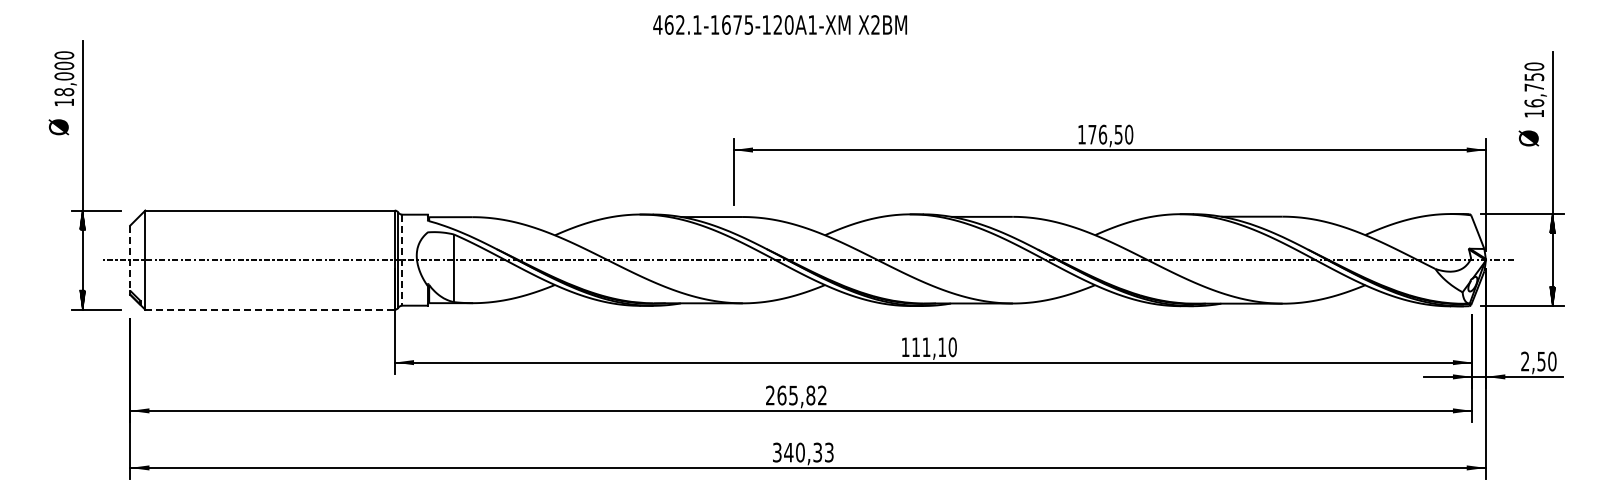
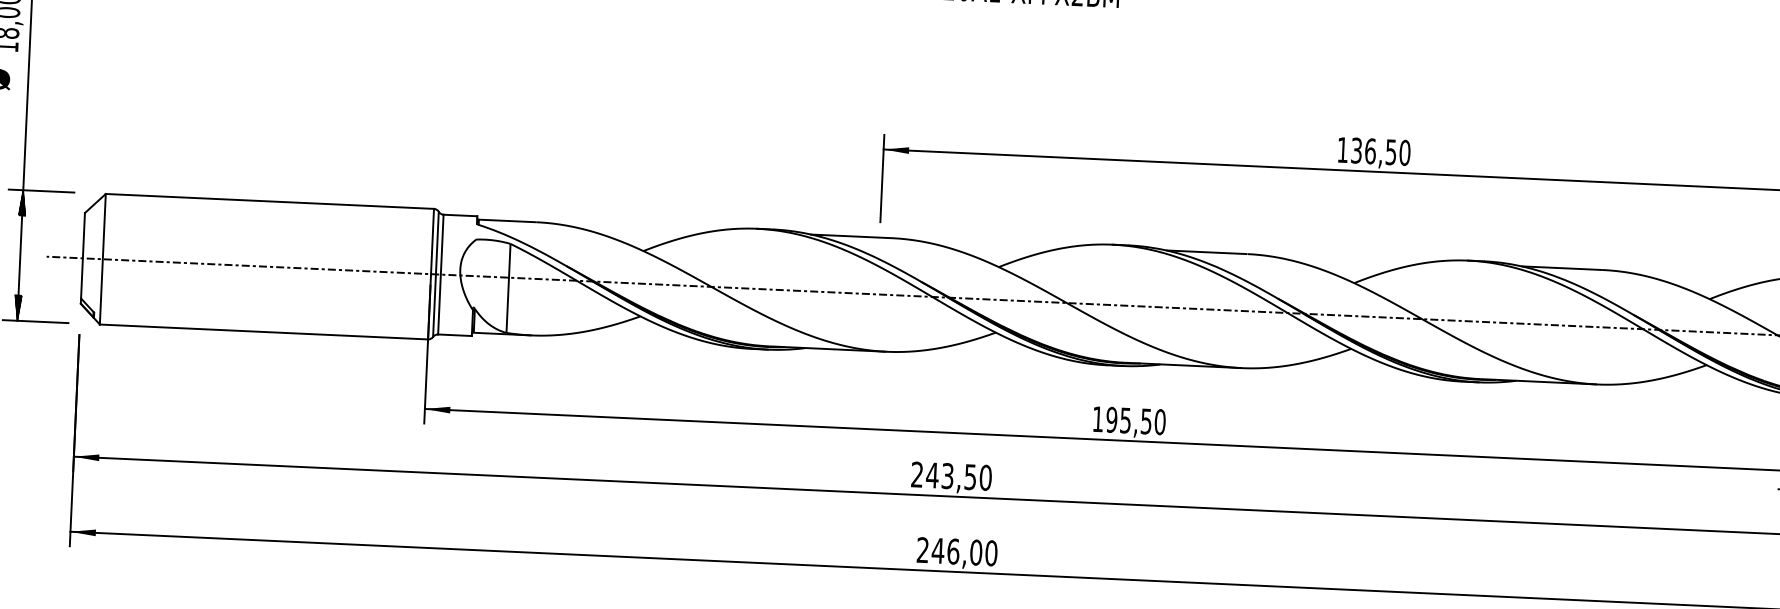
text: (1092, 134) -> (1356, 150), 176,50 -> 136,50
line: (130, 258) -> (83, 256), dashed -> solid
line: (402, 260) -> (441, 275), dashed -> solid
line: (270, 309) -> (264, 331), dashed -> solid
text: (929, 347) -> (1129, 421), 111,10 -> 195,50
text: (801, 395) -> (958, 476), 265,82 -> 243,50
text: (803, 452) -> (957, 551), 340,33 -> 246,00

